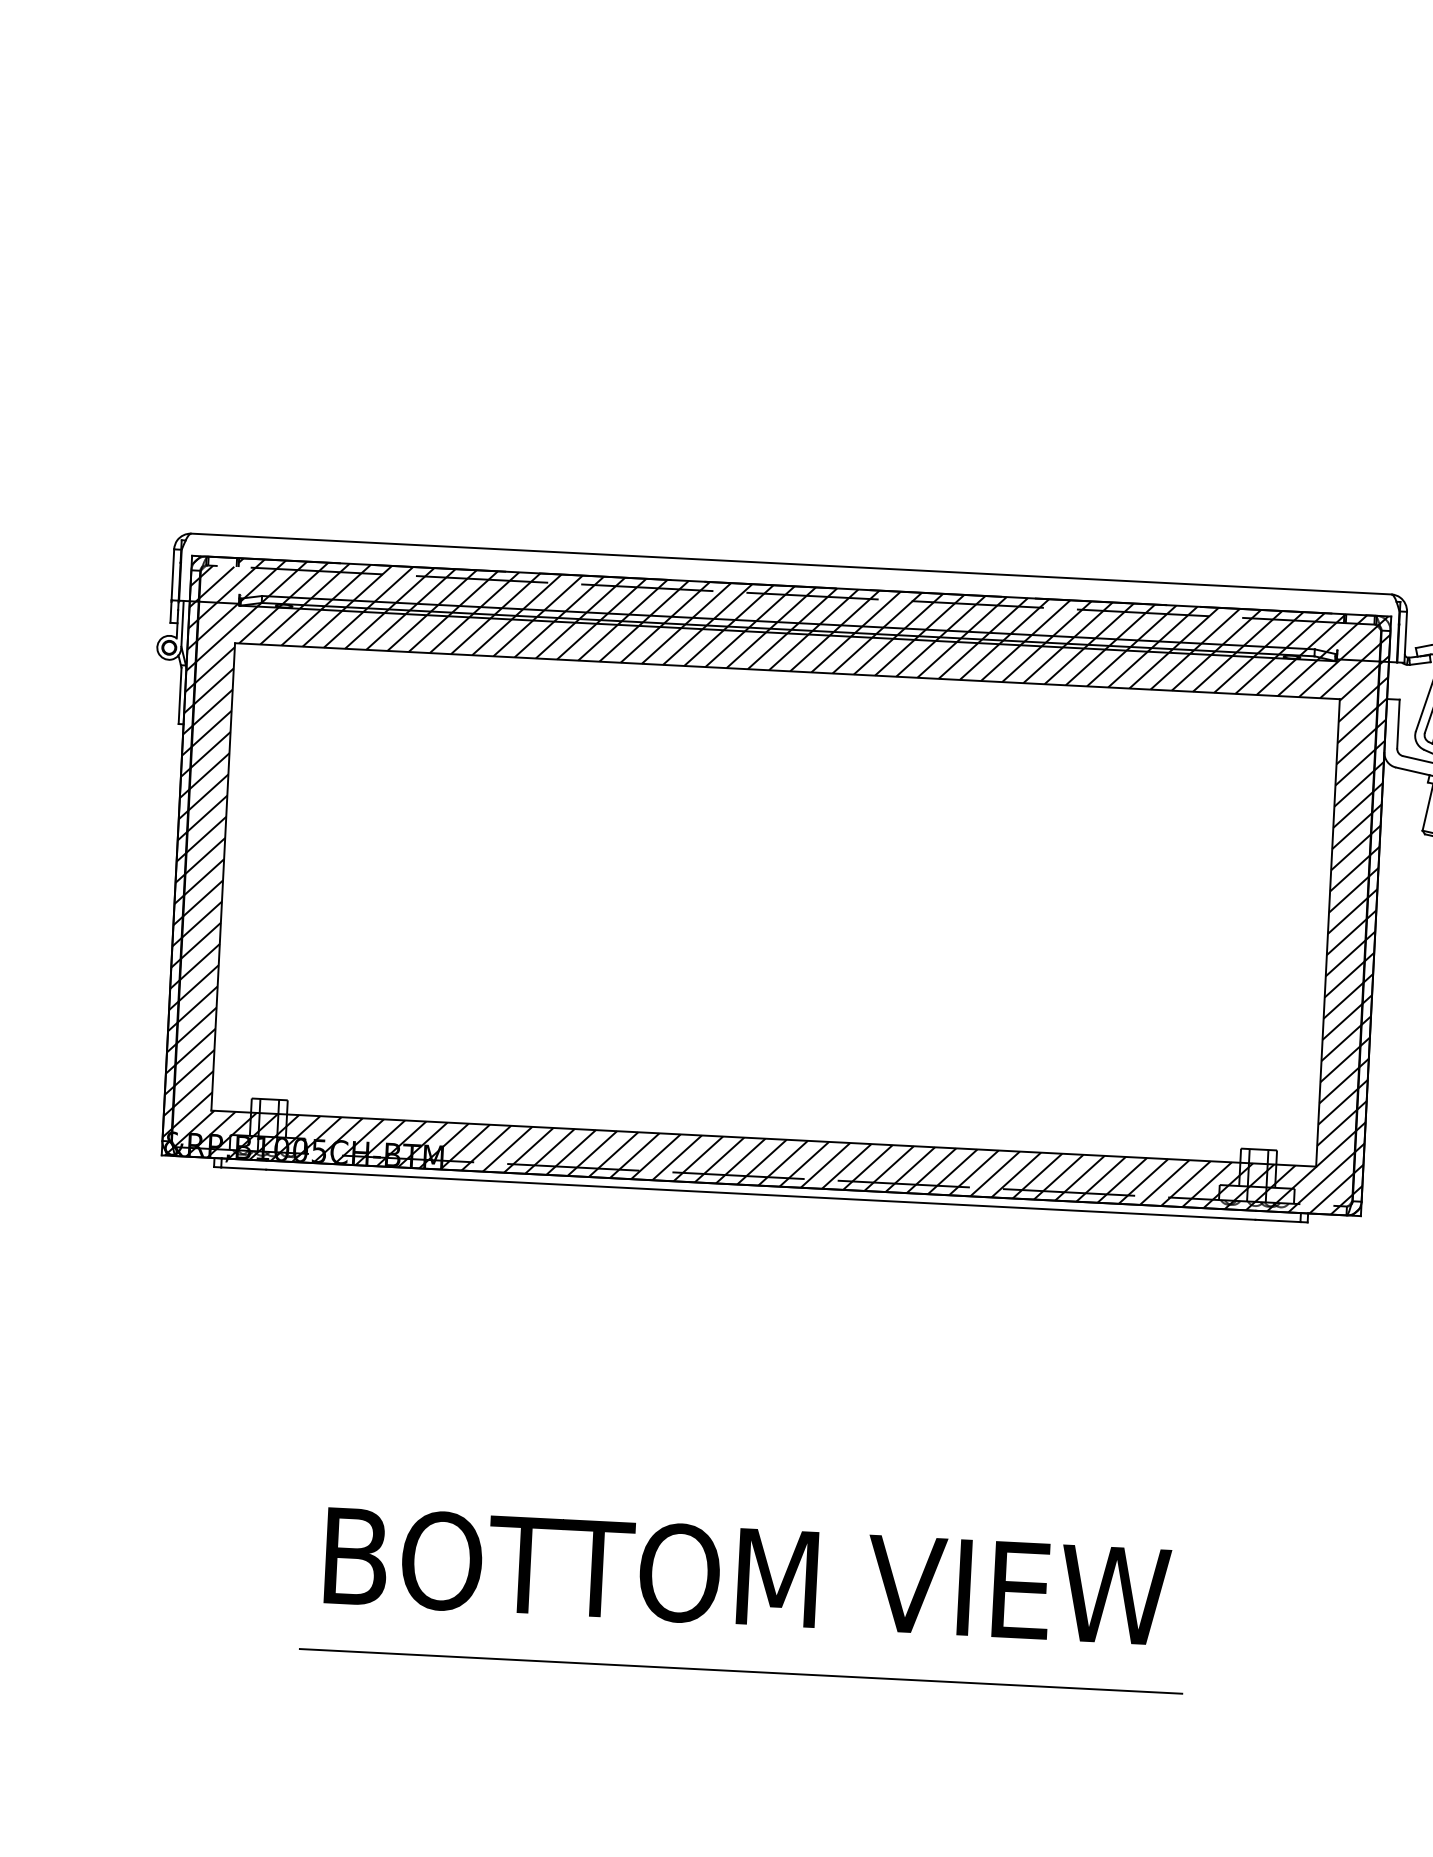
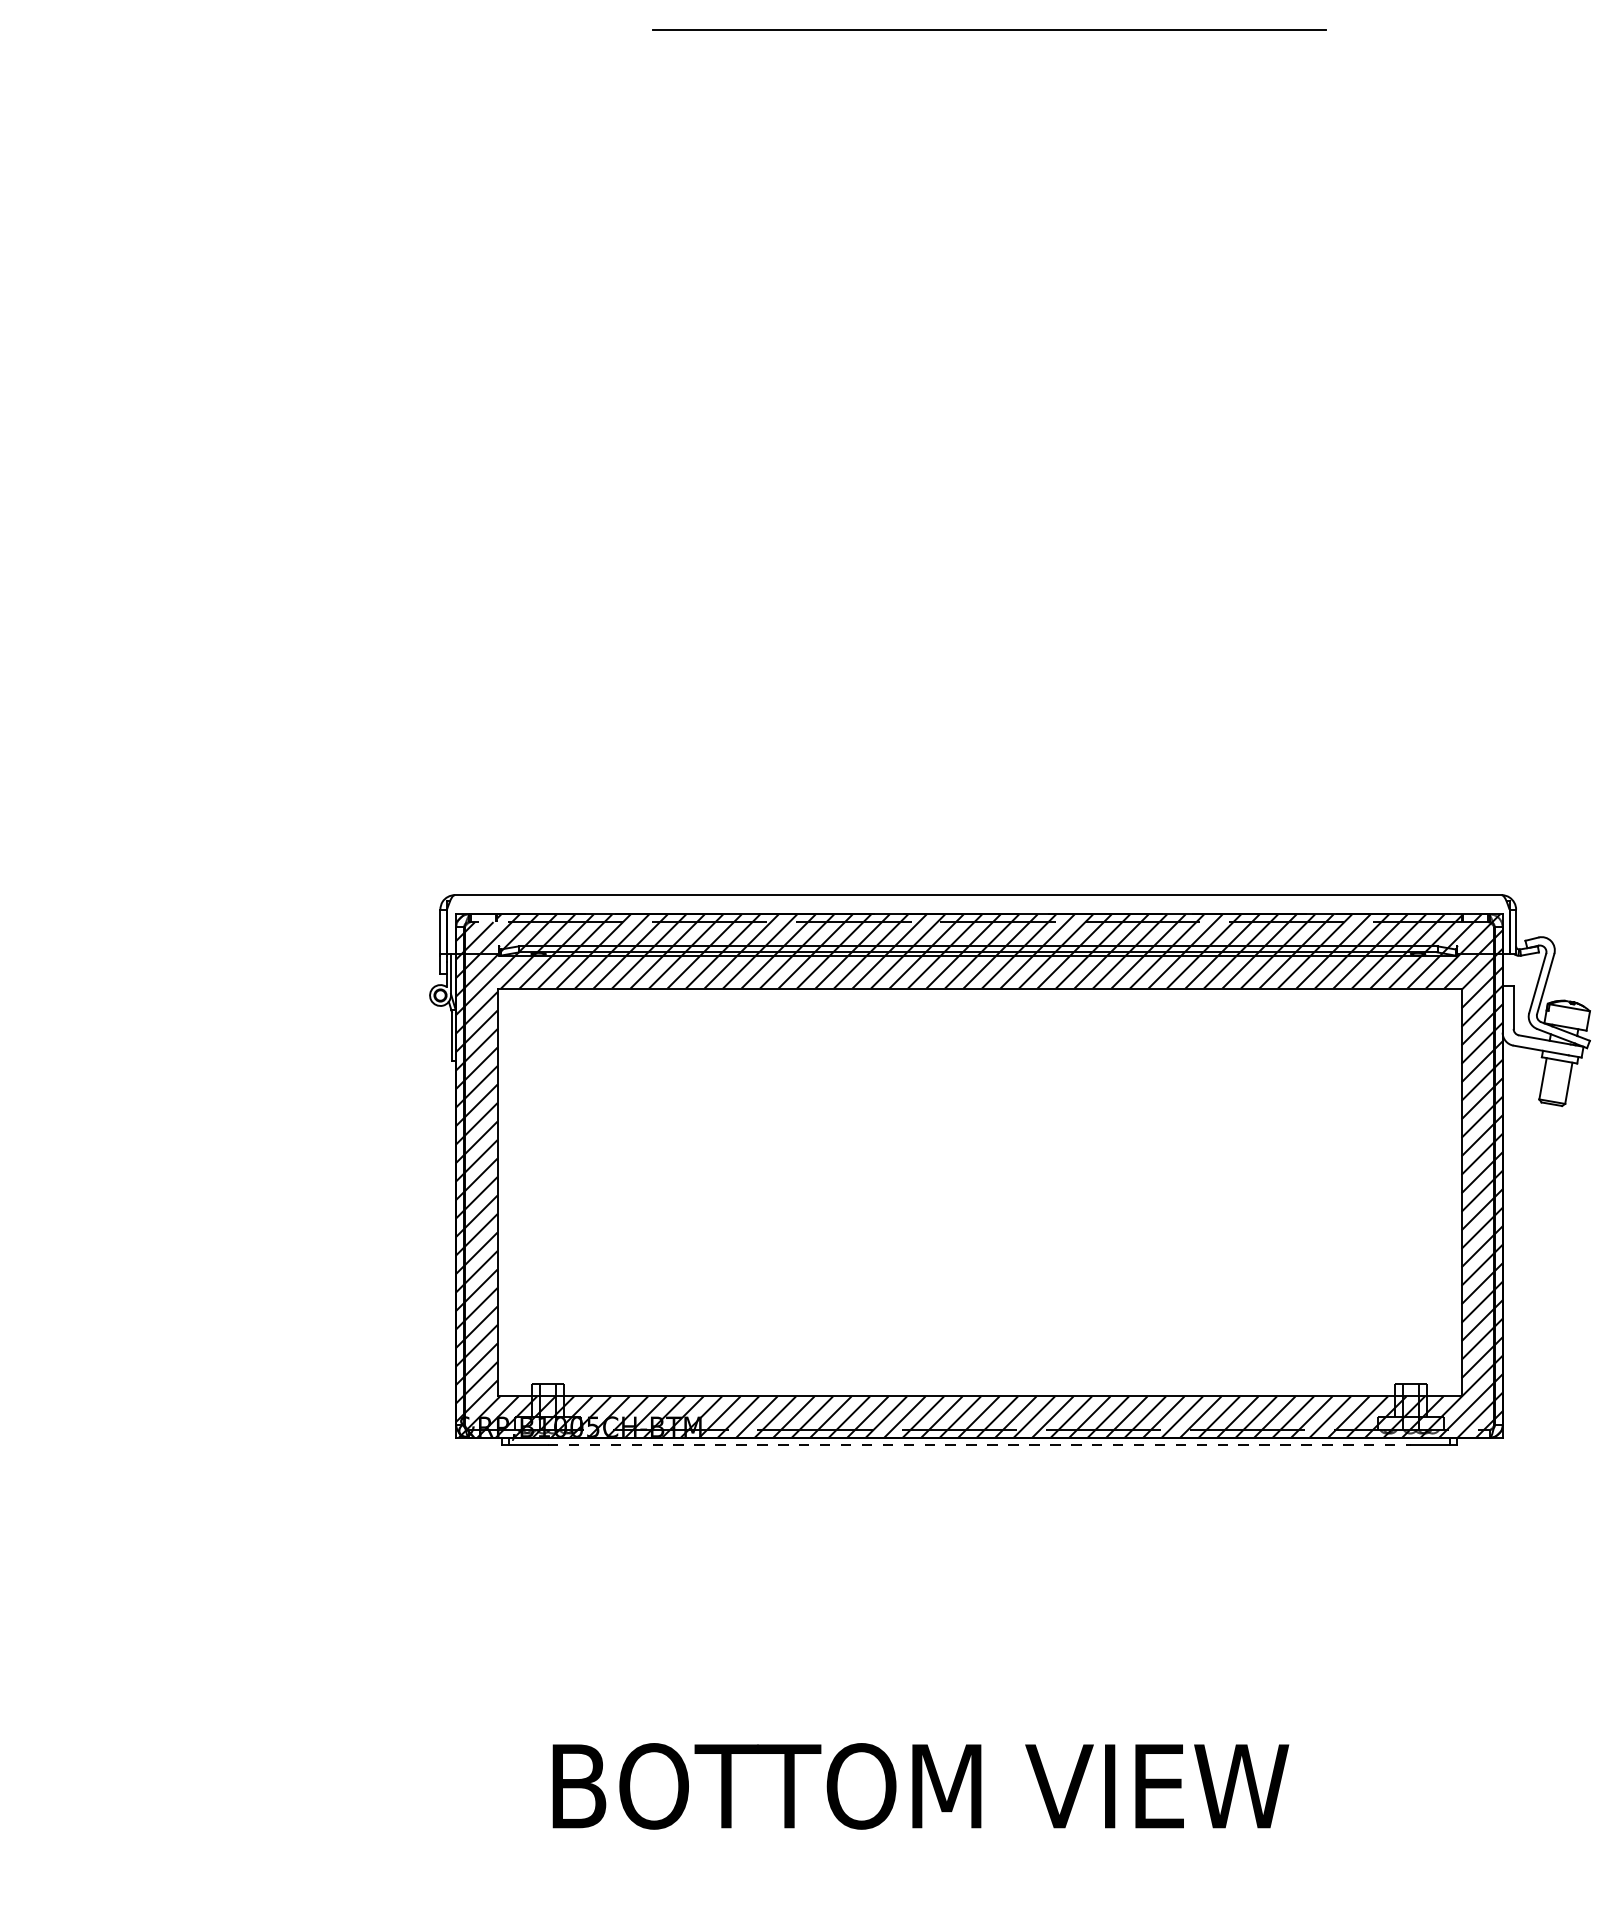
line: (760, 1194) -> (979, 1445), solid -> dashed
text: (747, 1576) -> (920, 1786), moved
line: (741, 1671) -> (983, 1861), removed

